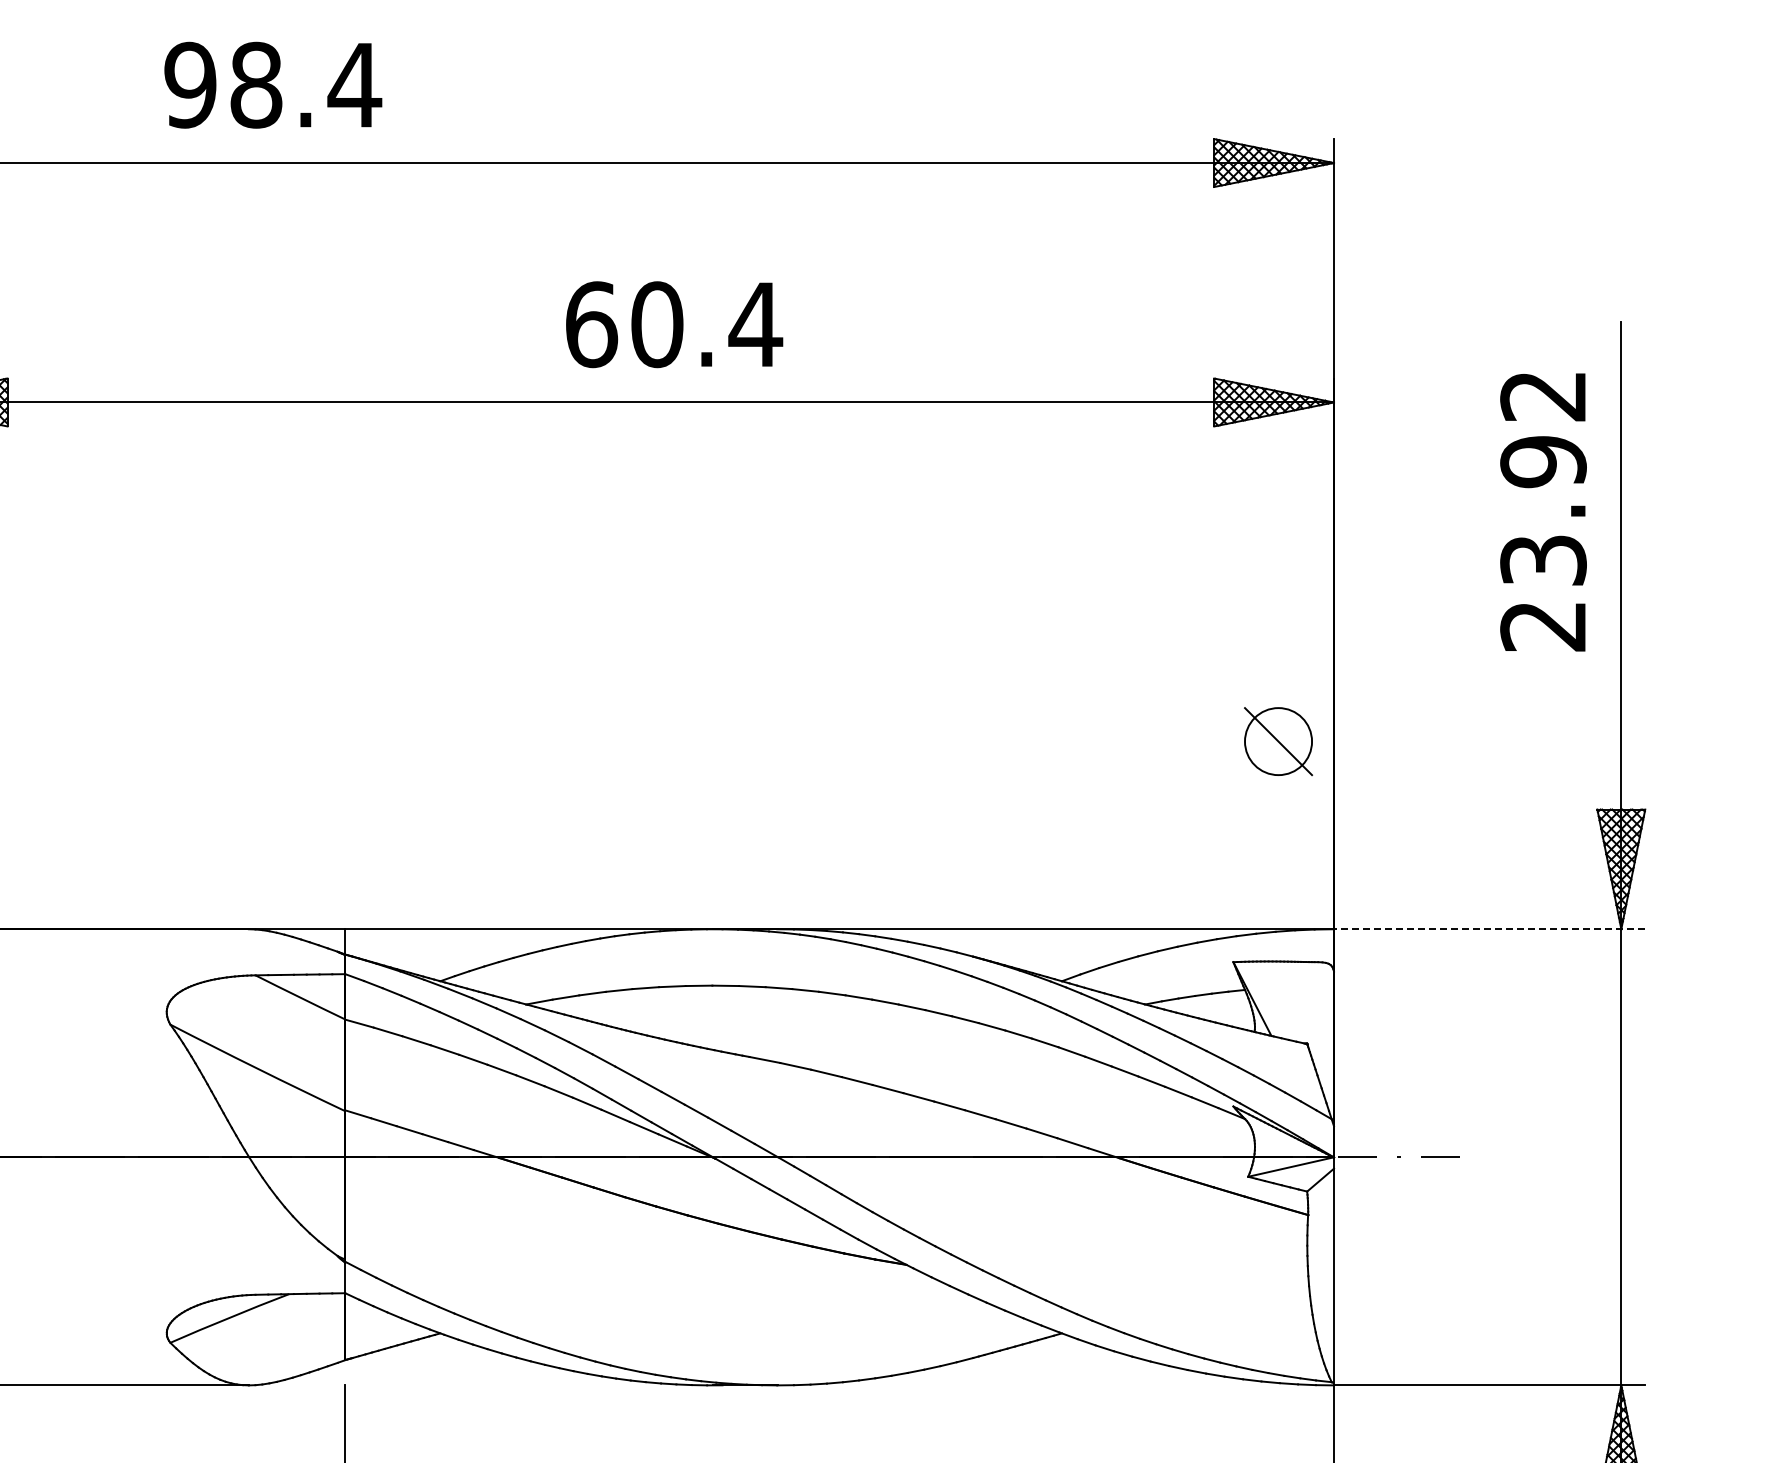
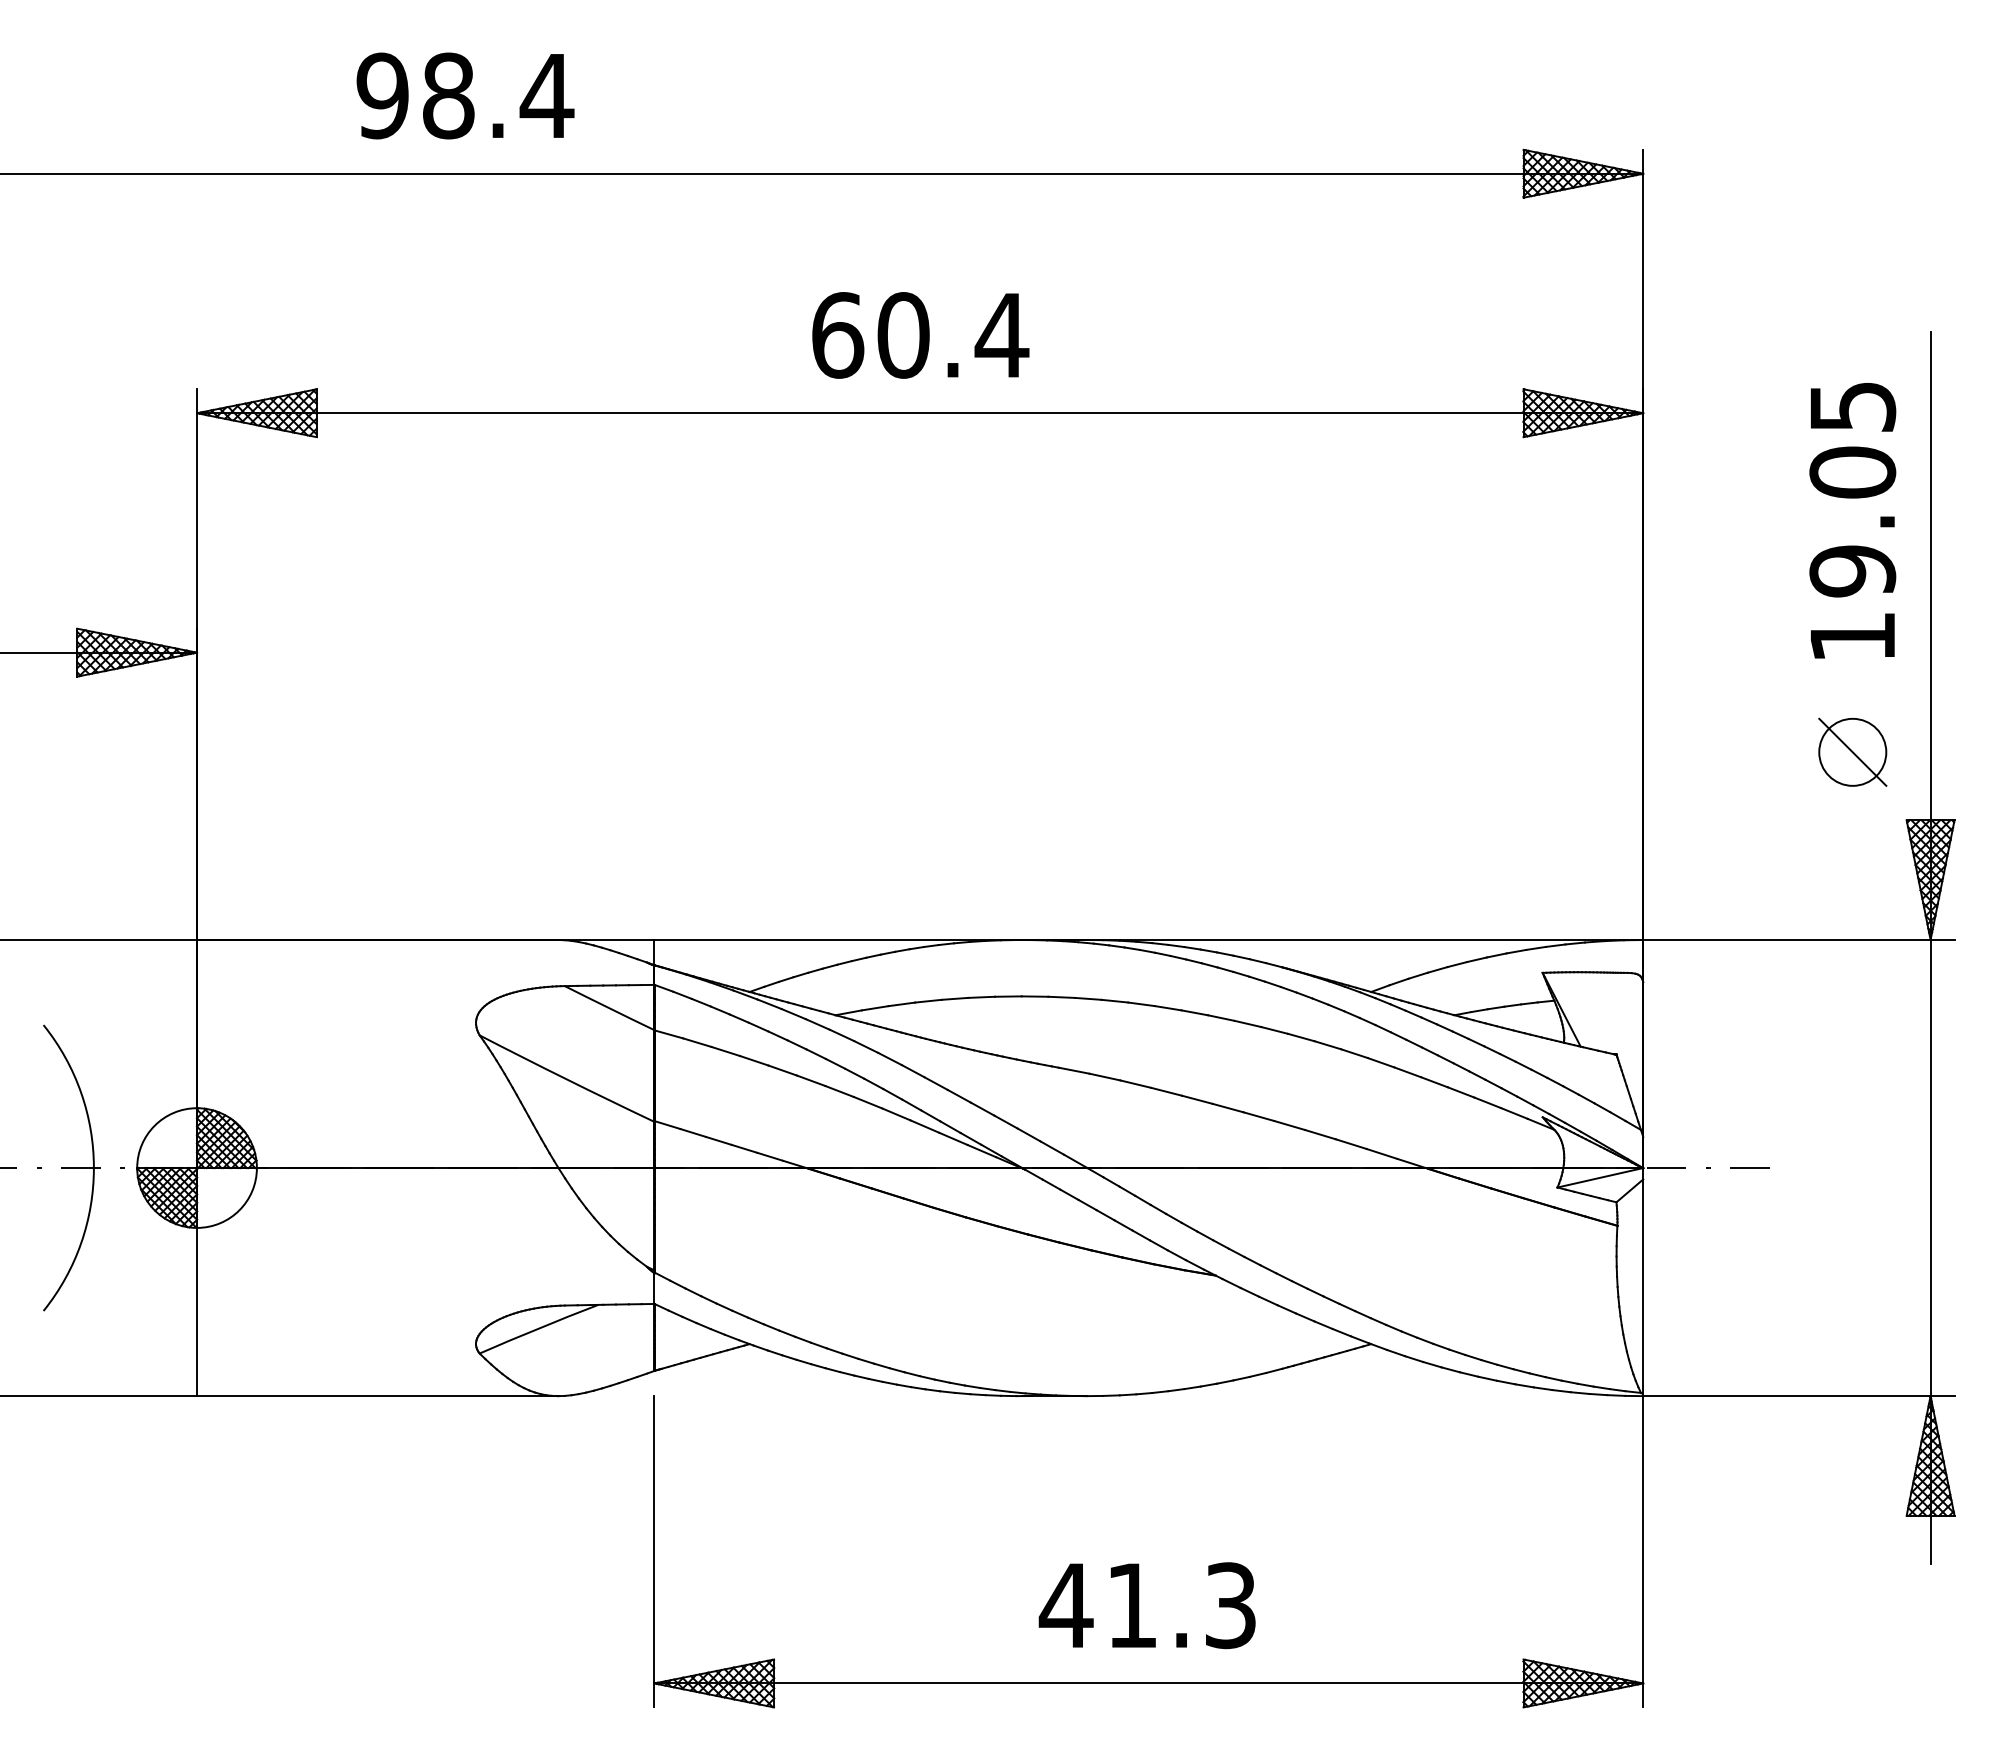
text: (273, 84) -> (465, 95), moved
text: (674, 324) -> (920, 335), moved
text: (1543, 511) -> (1852, 522), 23.92 -> 19.05
part: (1278, 740) -> (1852, 751), moved
line: (1489, 929) -> (1798, 940), dashed -> solid

